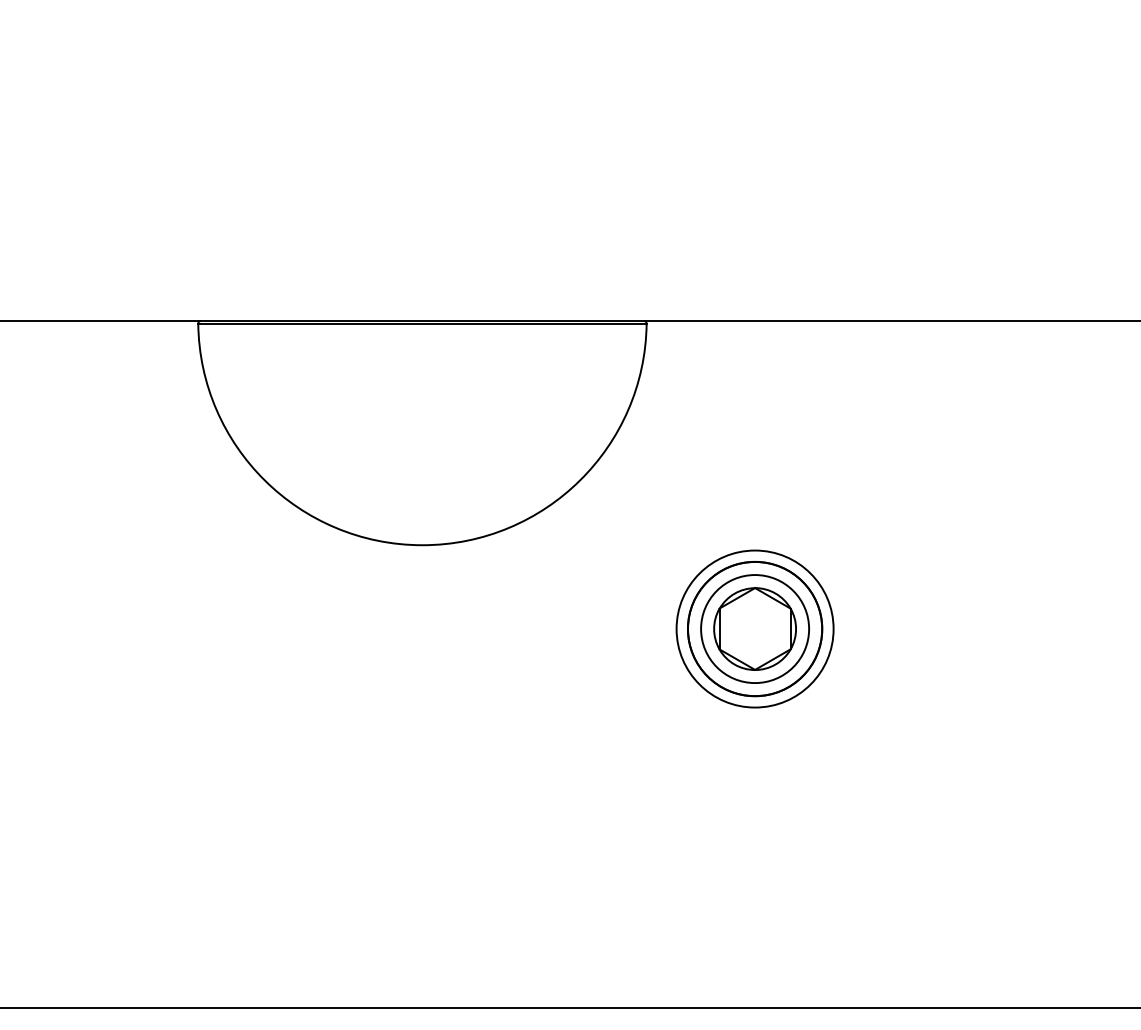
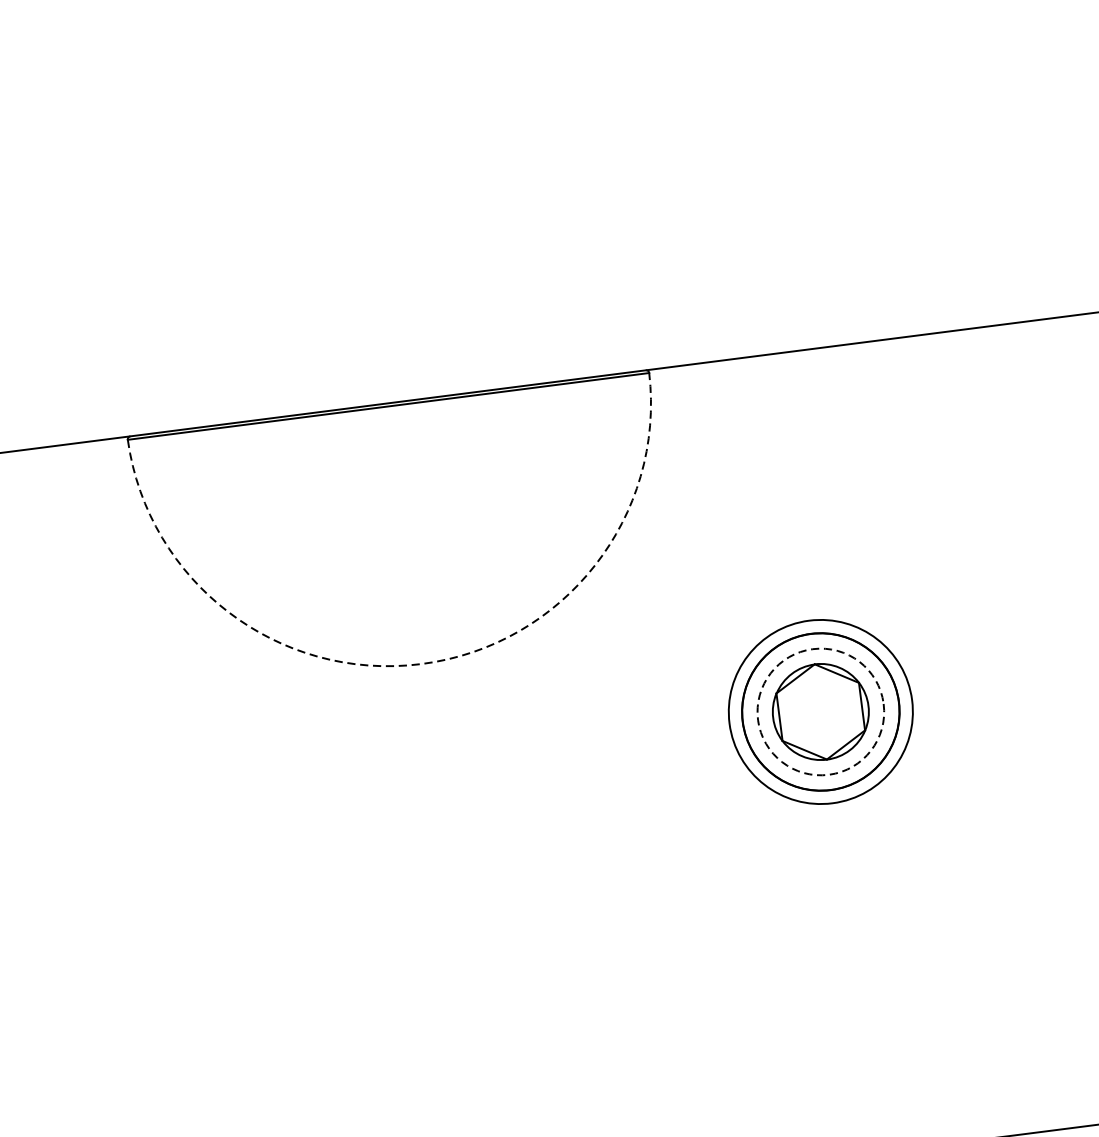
arc: (422, 545) -> (421, 664), solid -> dashed
circle: (755, 629) -> (821, 712), solid -> dashed

